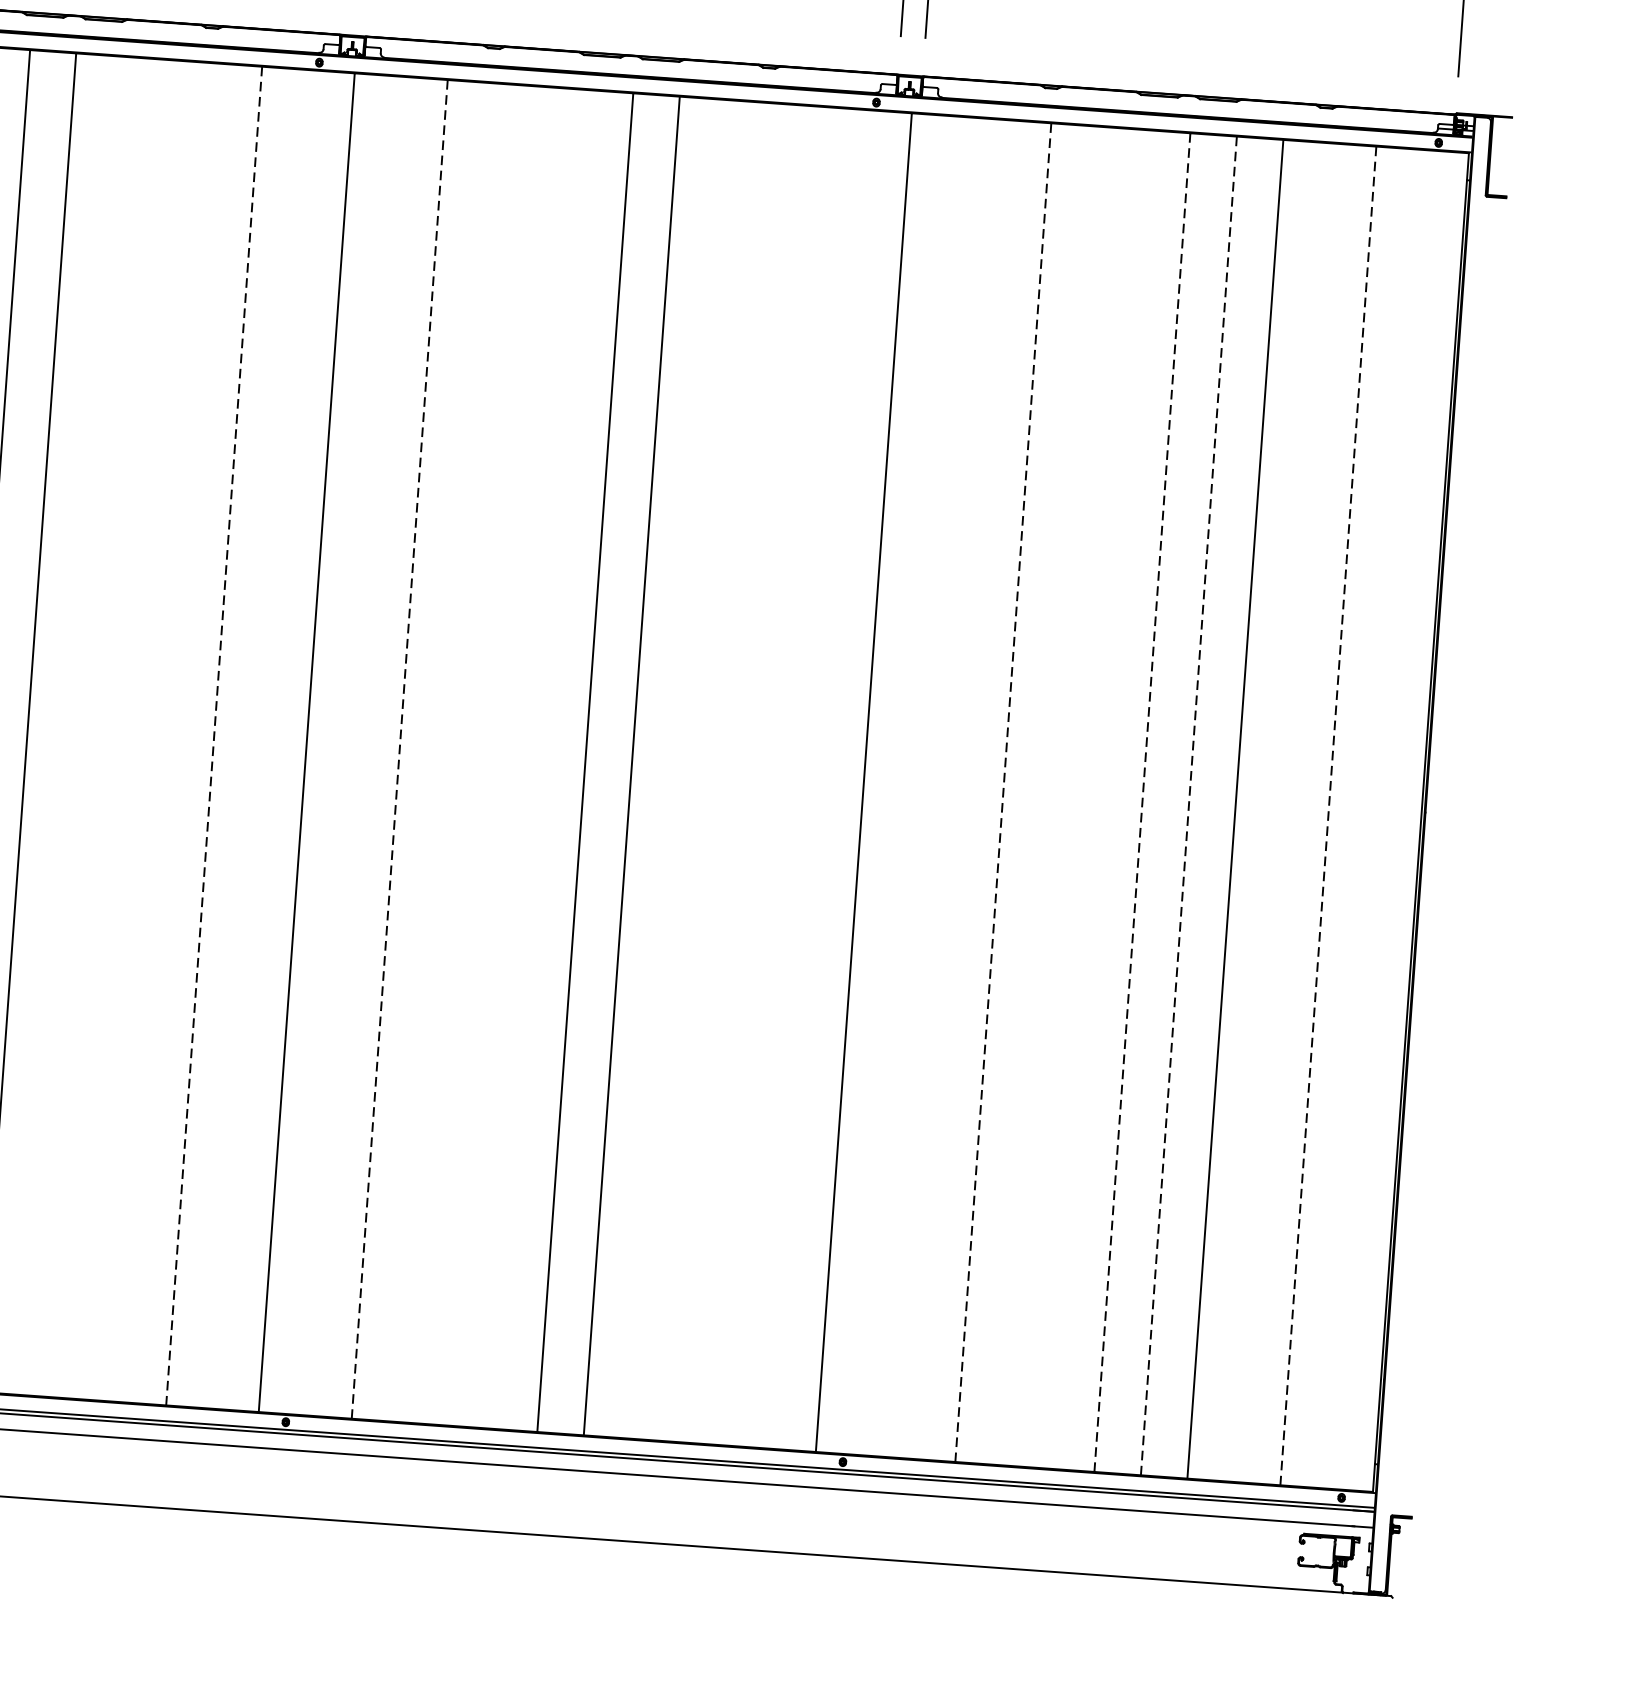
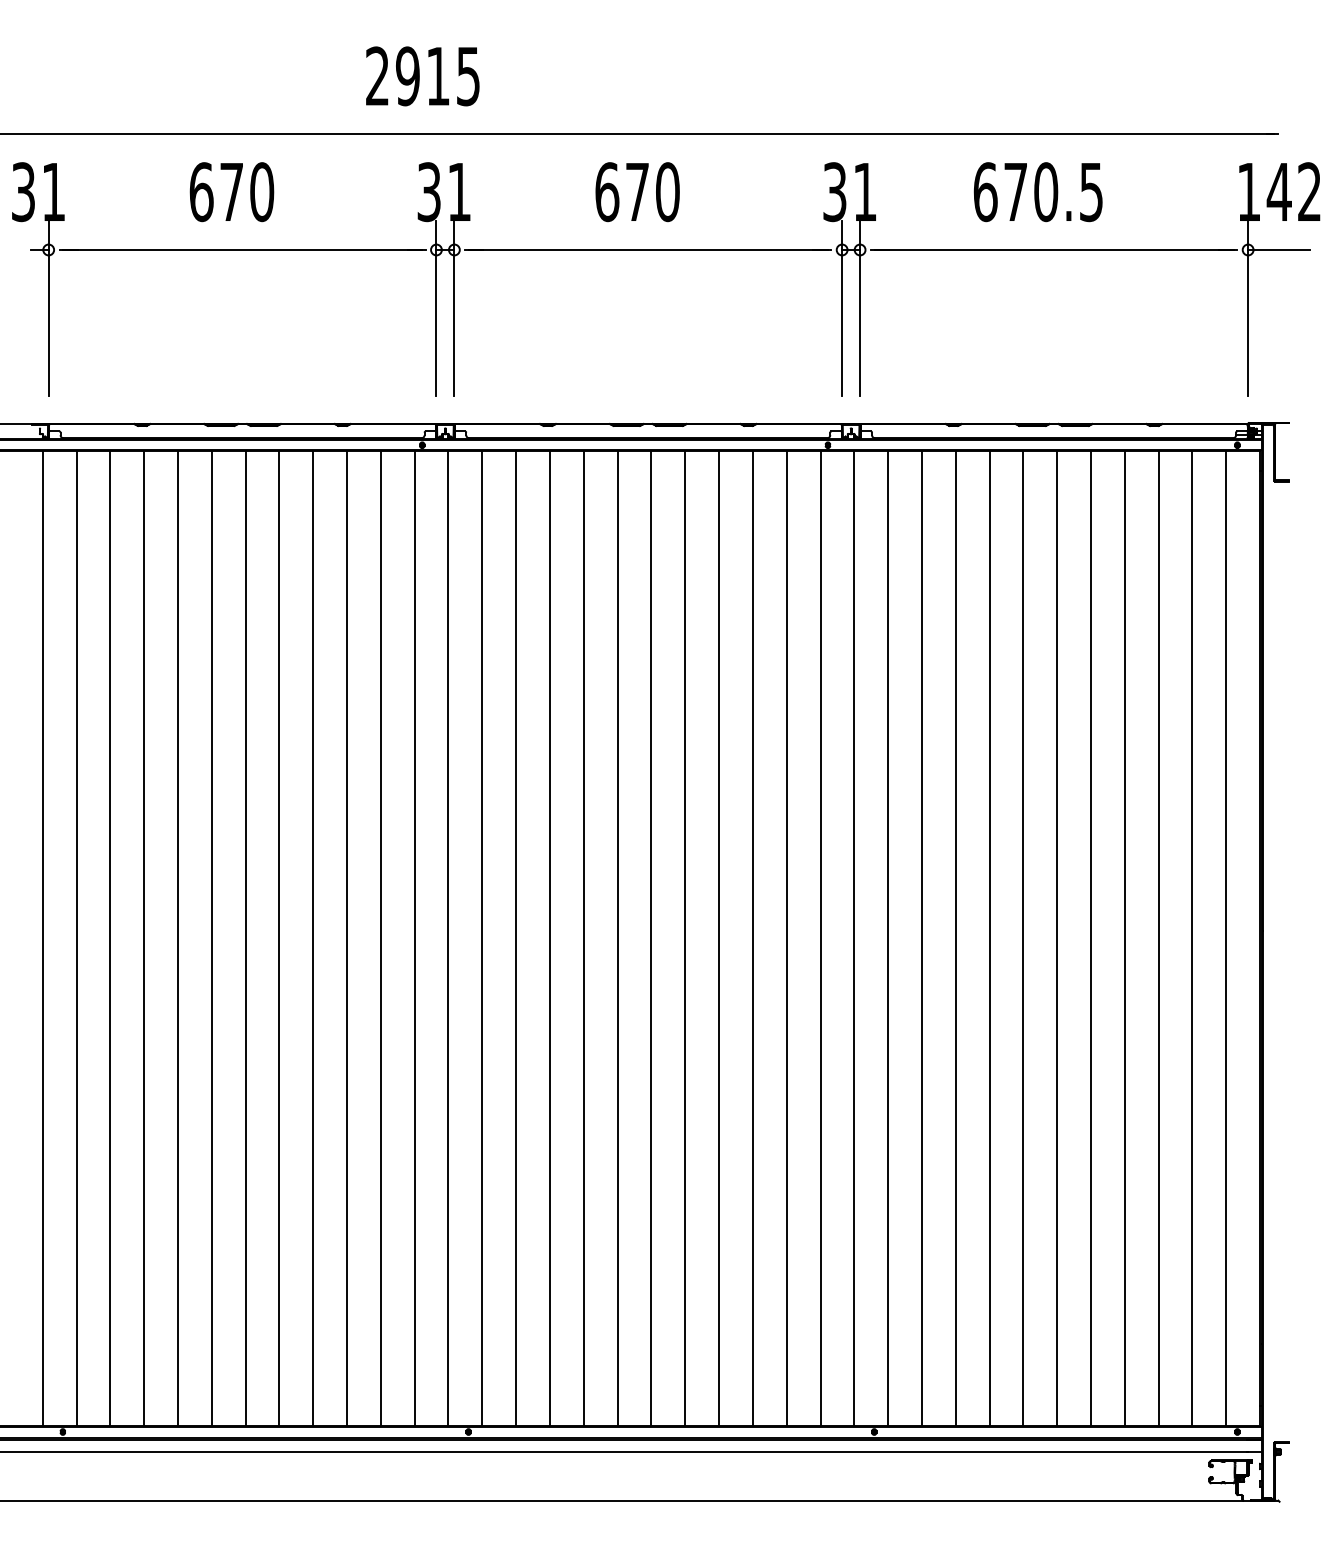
line: (74, 725) -> (279, 938), added
line: (121, 729) -> (313, 938), added
line: (168, 732) -> (347, 938), added
line: (214, 737) -> (381, 939), dashed -> solid
line: (260, 739) -> (414, 938), added
line: (353, 745) -> (482, 938), added
line: (400, 750) -> (516, 939), dashed -> solid
line: (446, 752) -> (550, 938), added
line: (492, 755) -> (583, 938), added
line: (538, 759) -> (617, 938), added
line: (678, 769) -> (719, 938), added
line: (724, 772) -> (752, 938), added
line: (771, 775) -> (786, 938), added
line: (817, 779) -> (820, 938), added
line: (909, 785) -> (887, 938), added
line: (956, 789) -> (921, 938), added
line: (1002, 793) -> (955, 939), dashed -> solid
line: (1049, 795) -> (989, 938), added
line: (1096, 799) -> (1023, 938), added
line: (1141, 802) -> (1056, 938), dashed -> solid
line: (1188, 807) -> (1090, 939), dashed -> solid
line: (1281, 812) -> (1158, 938), added
line: (1328, 817) -> (1192, 939), dashed -> solid
line: (1375, 819) -> (1226, 938), added

